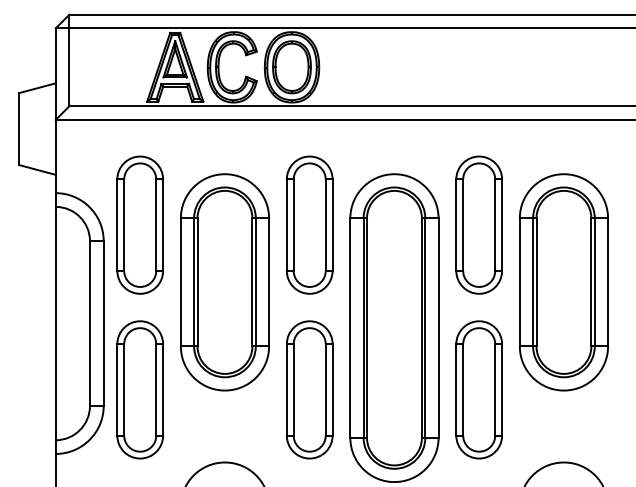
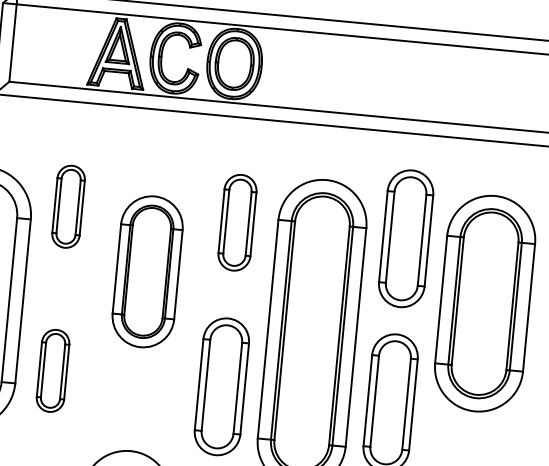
part: (139, 224) -> (68, 206), size x0.6
part: (309, 224) -> (237, 222), size x0.7
part: (224, 282) -> (147, 271), size x0.7
part: (139, 389) -> (52, 370), size x0.6

